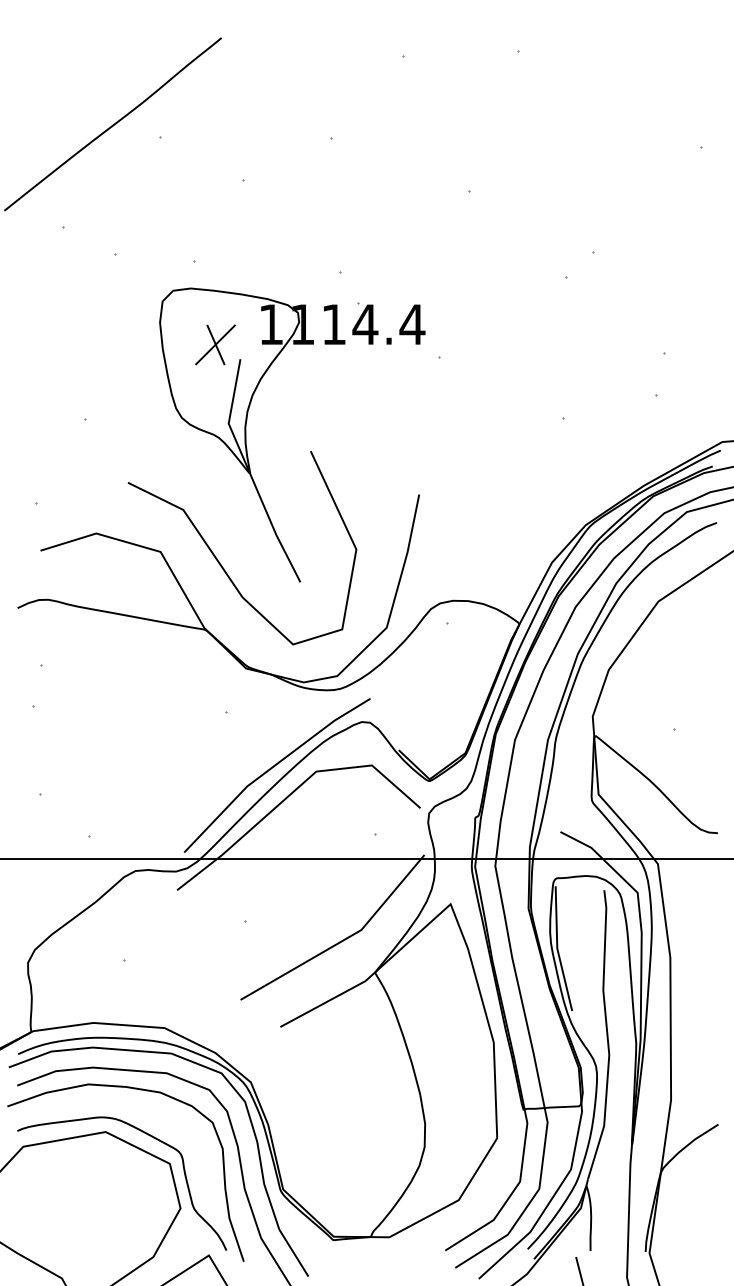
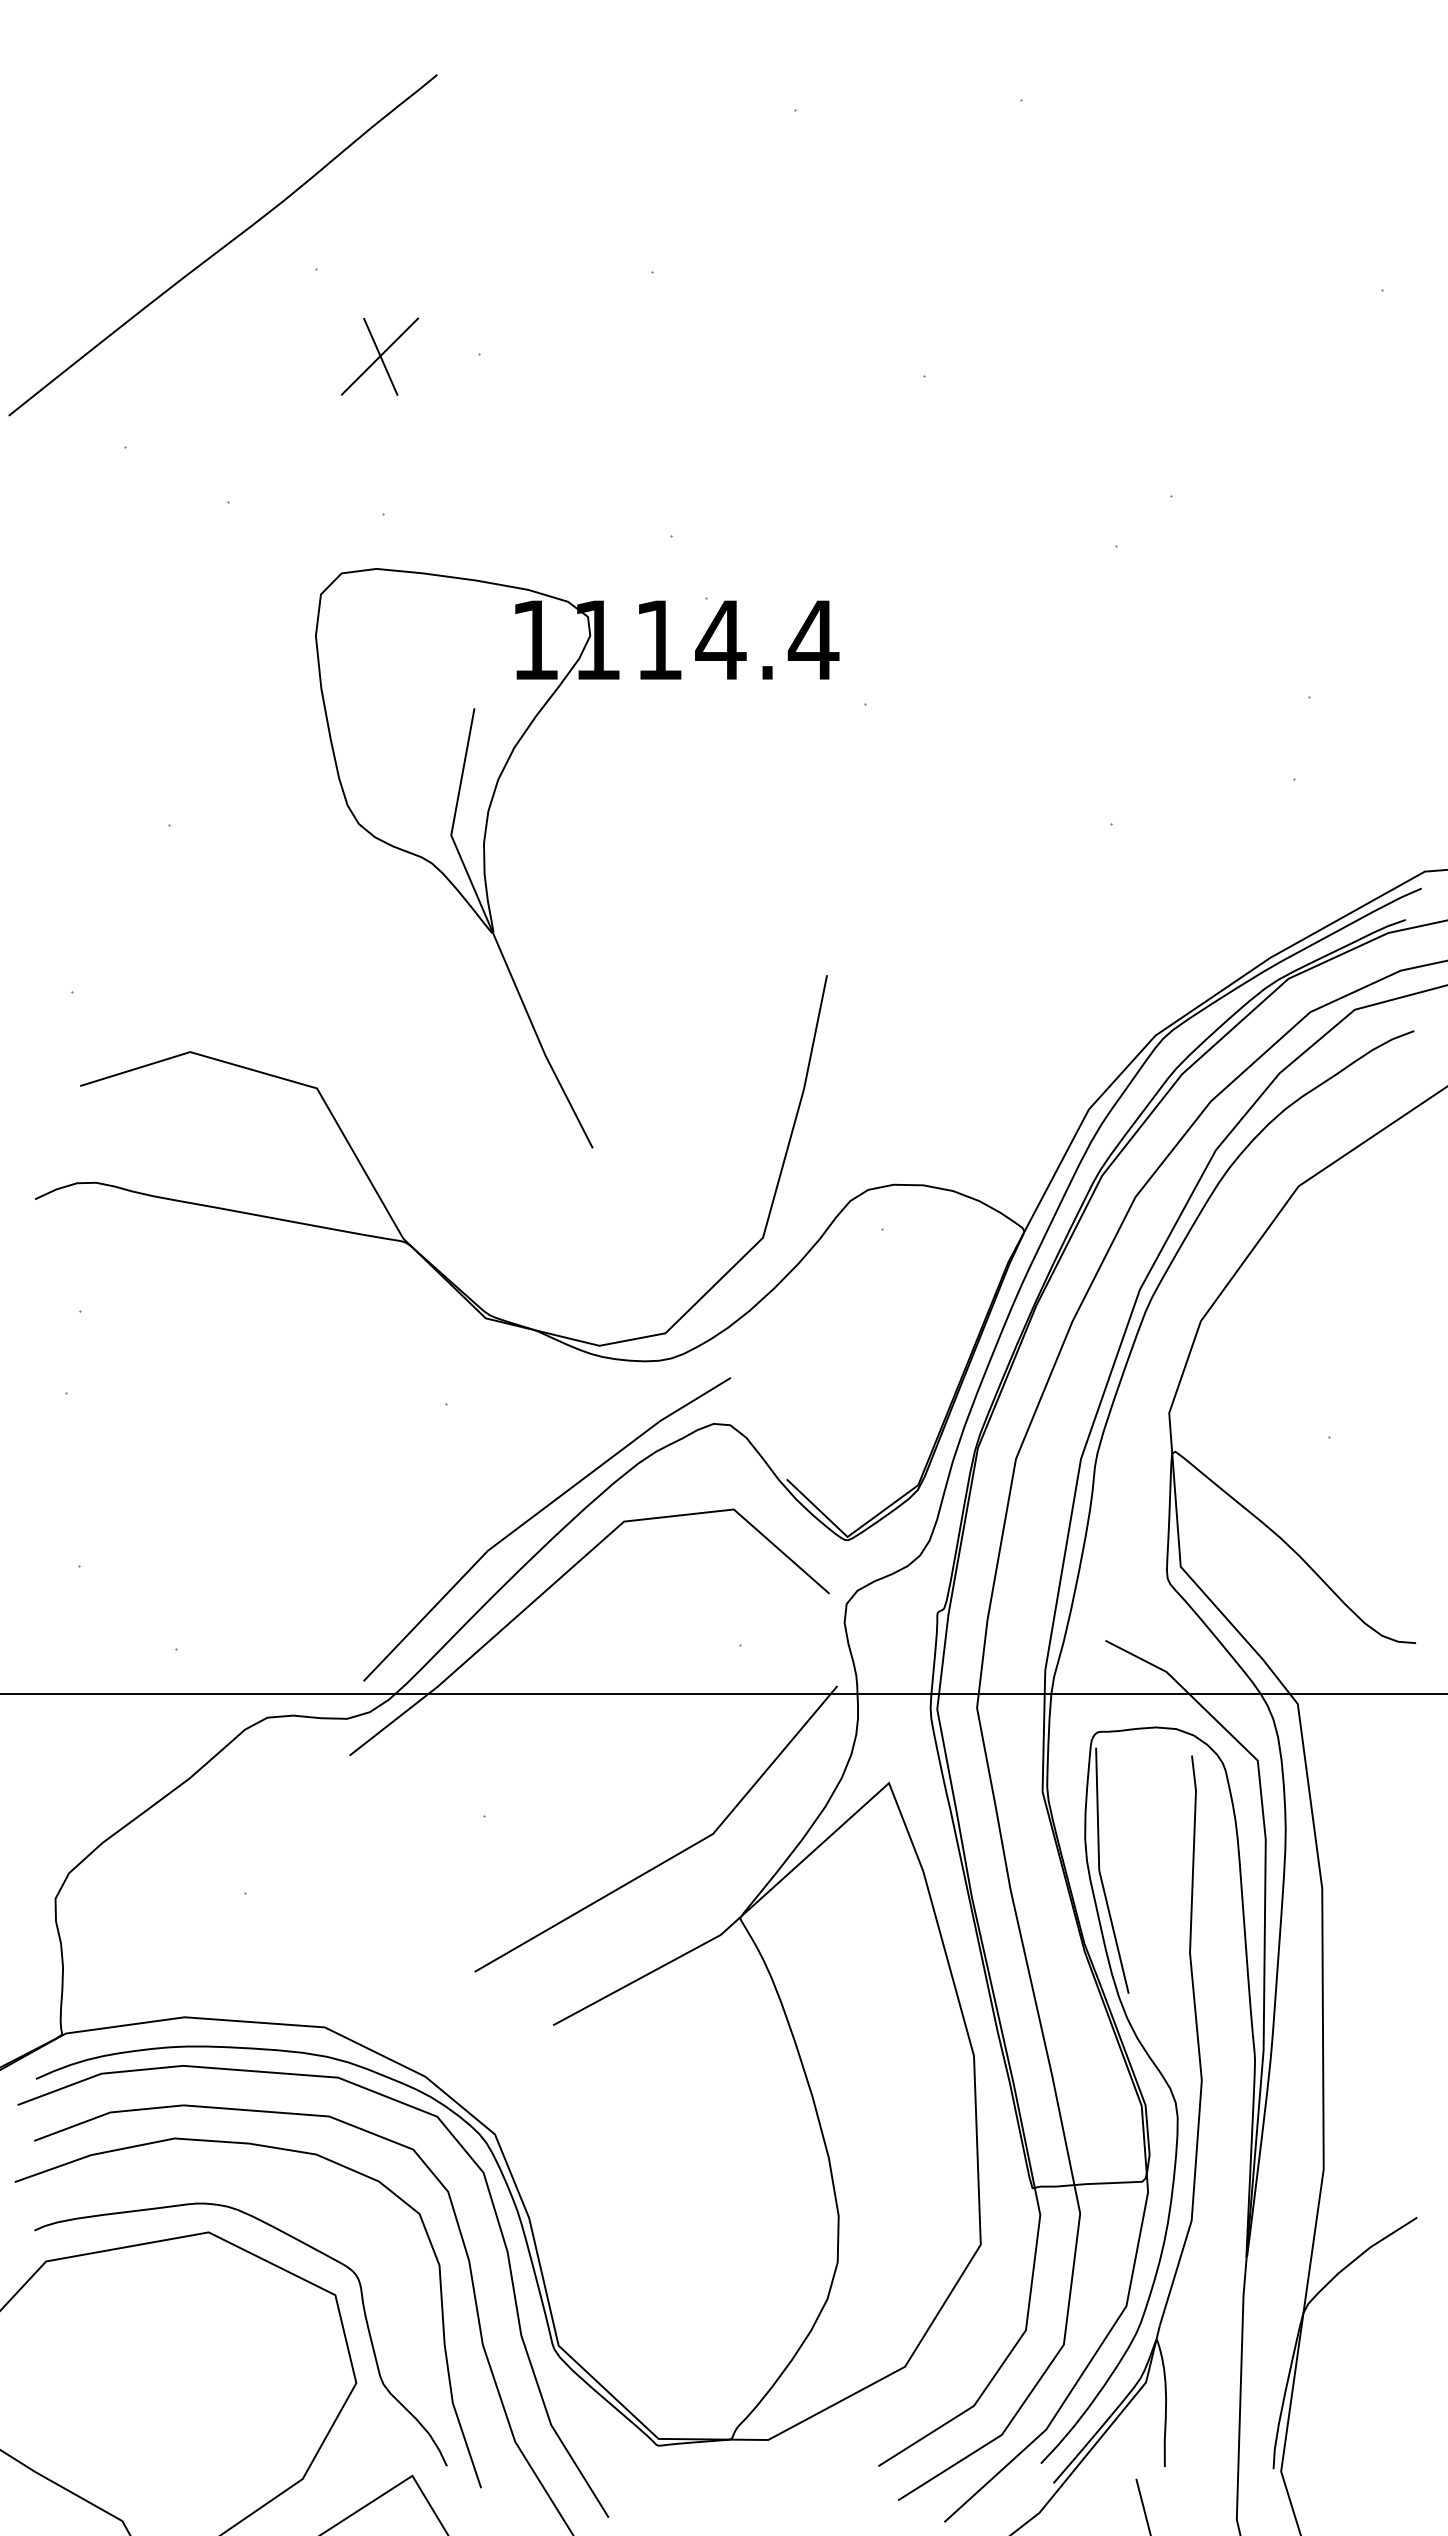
part: (215, 344) -> (379, 355), moved
curve: (220, 562) -> (435, 1109), removed

